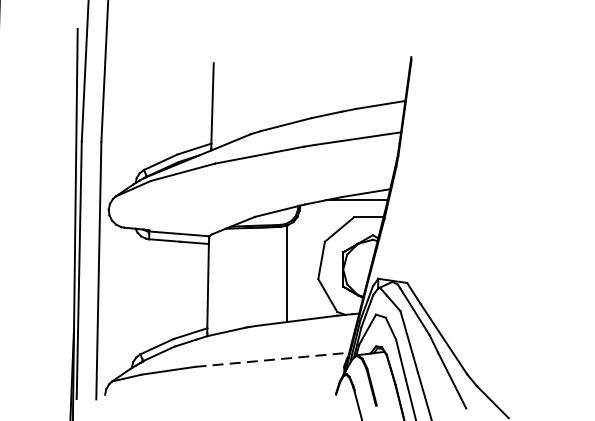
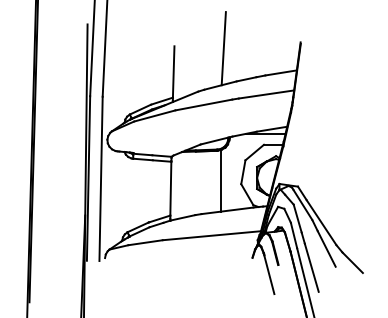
line: (290, 66) -> (223, 48), added
line: (273, 359) -> (212, 235), dashed -> solid

